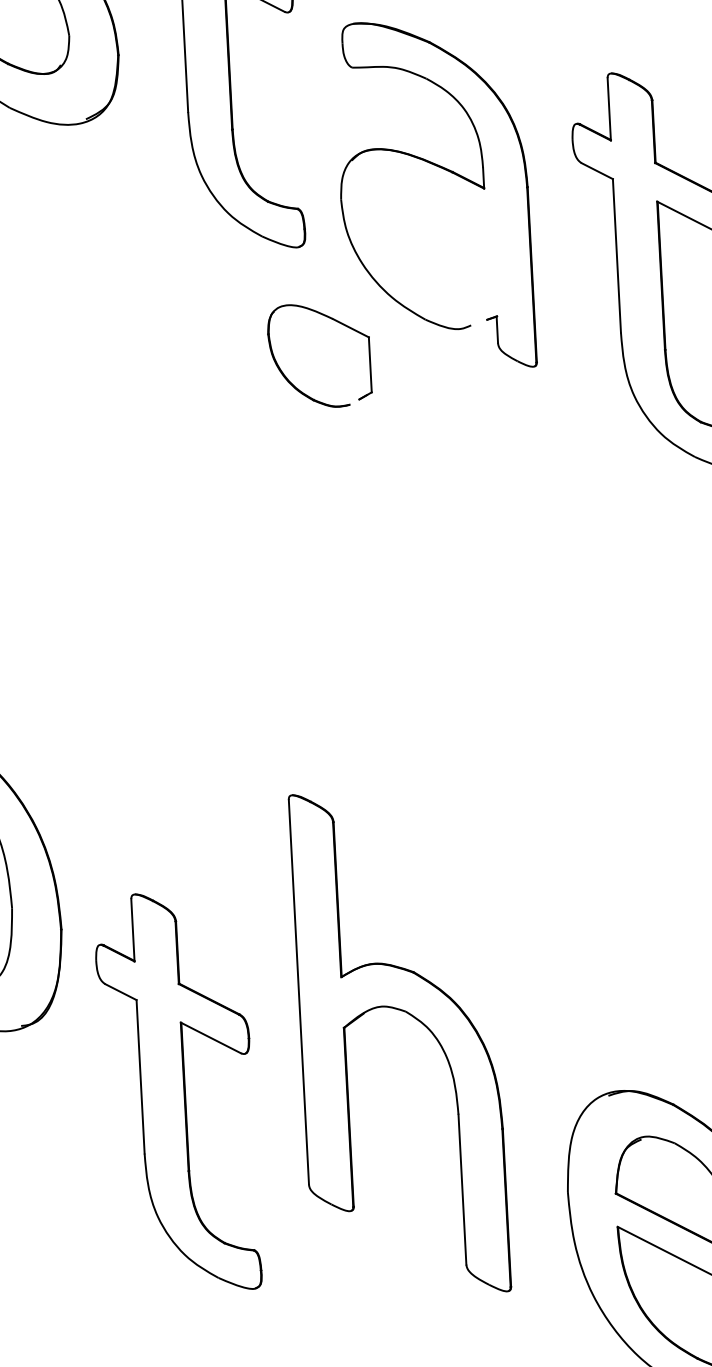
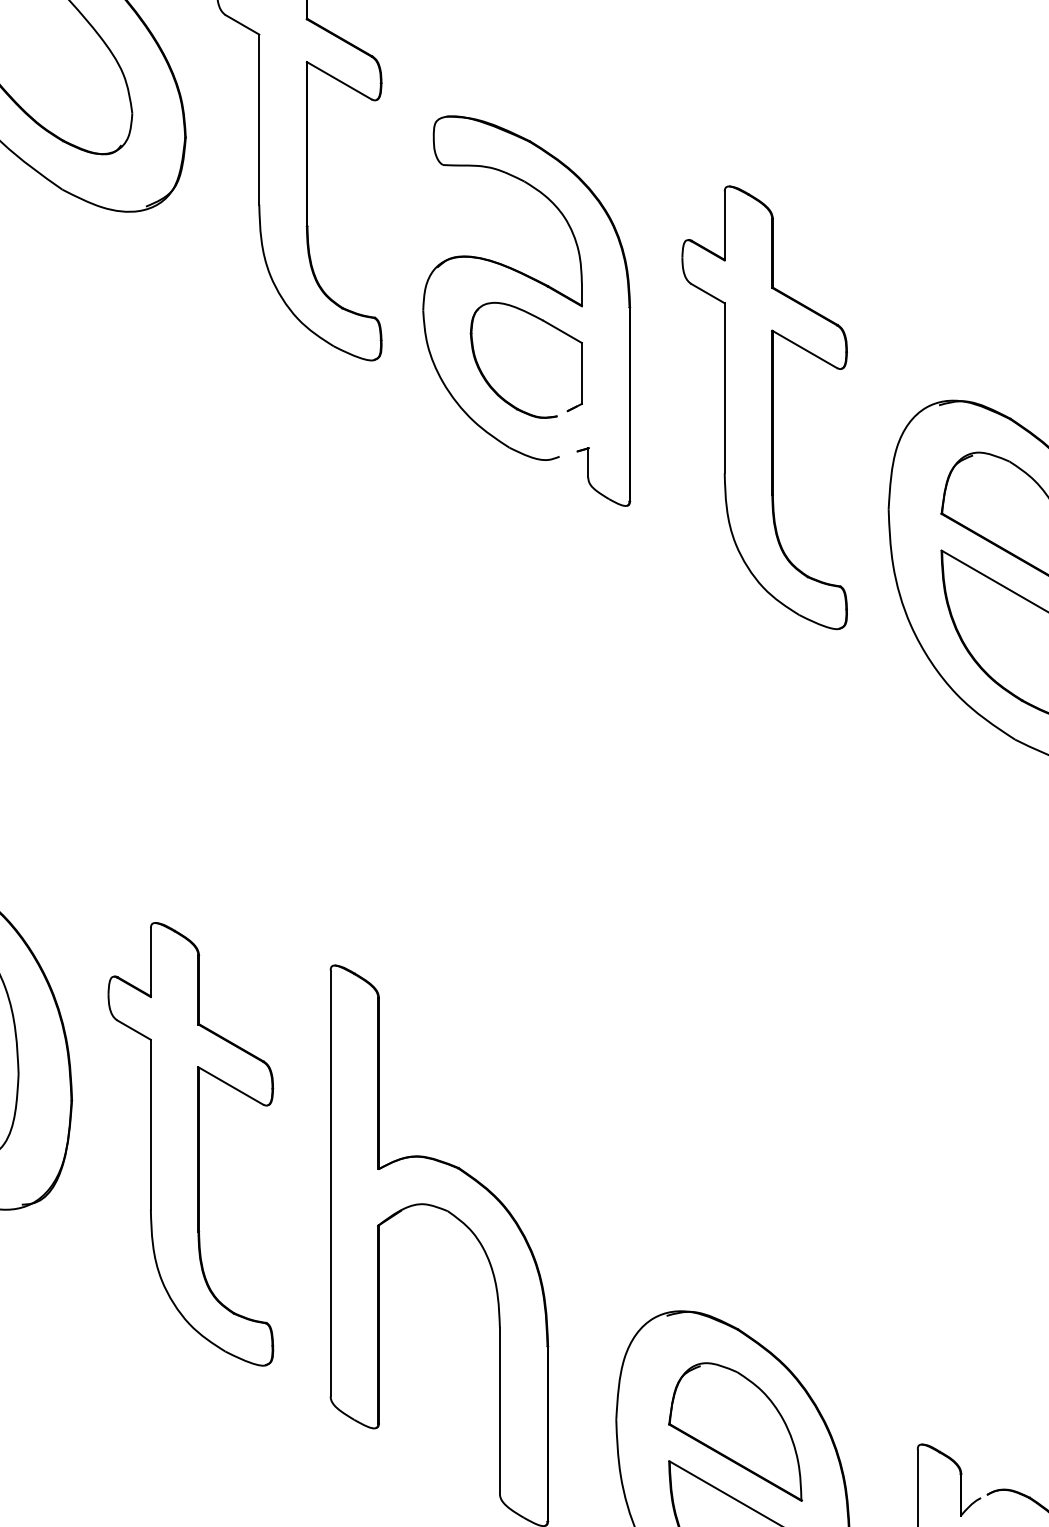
part: (290, 380) -> (492, 386), moved
part: (177, 1092) -> (190, 1144), moved

